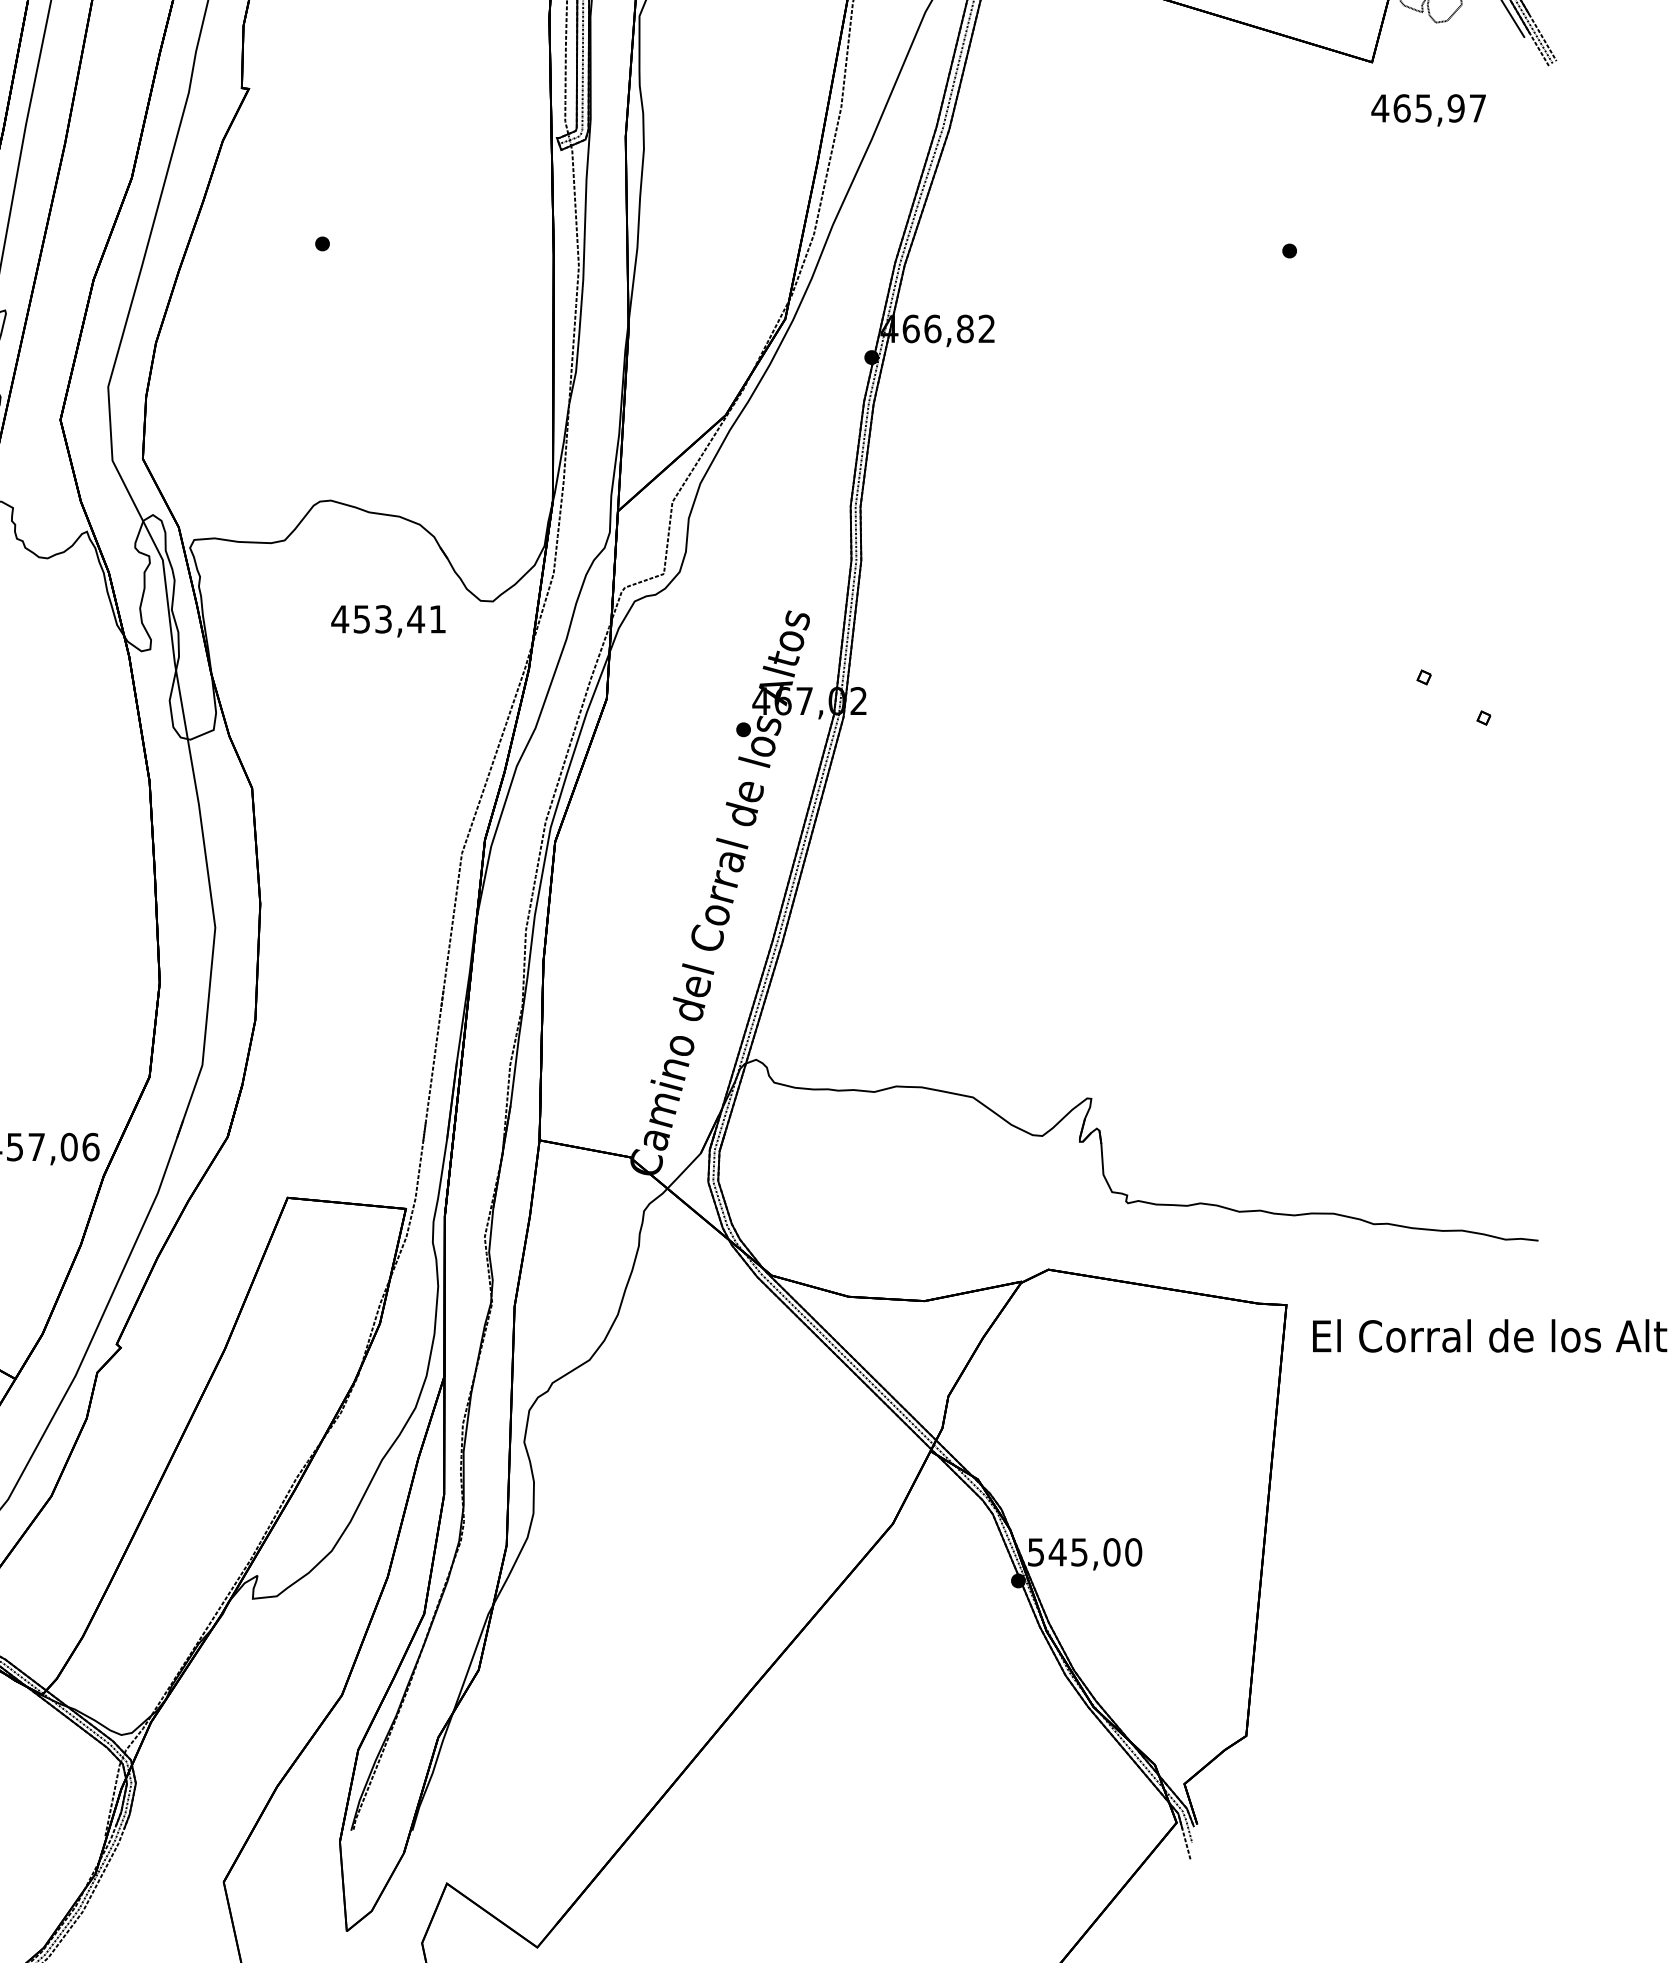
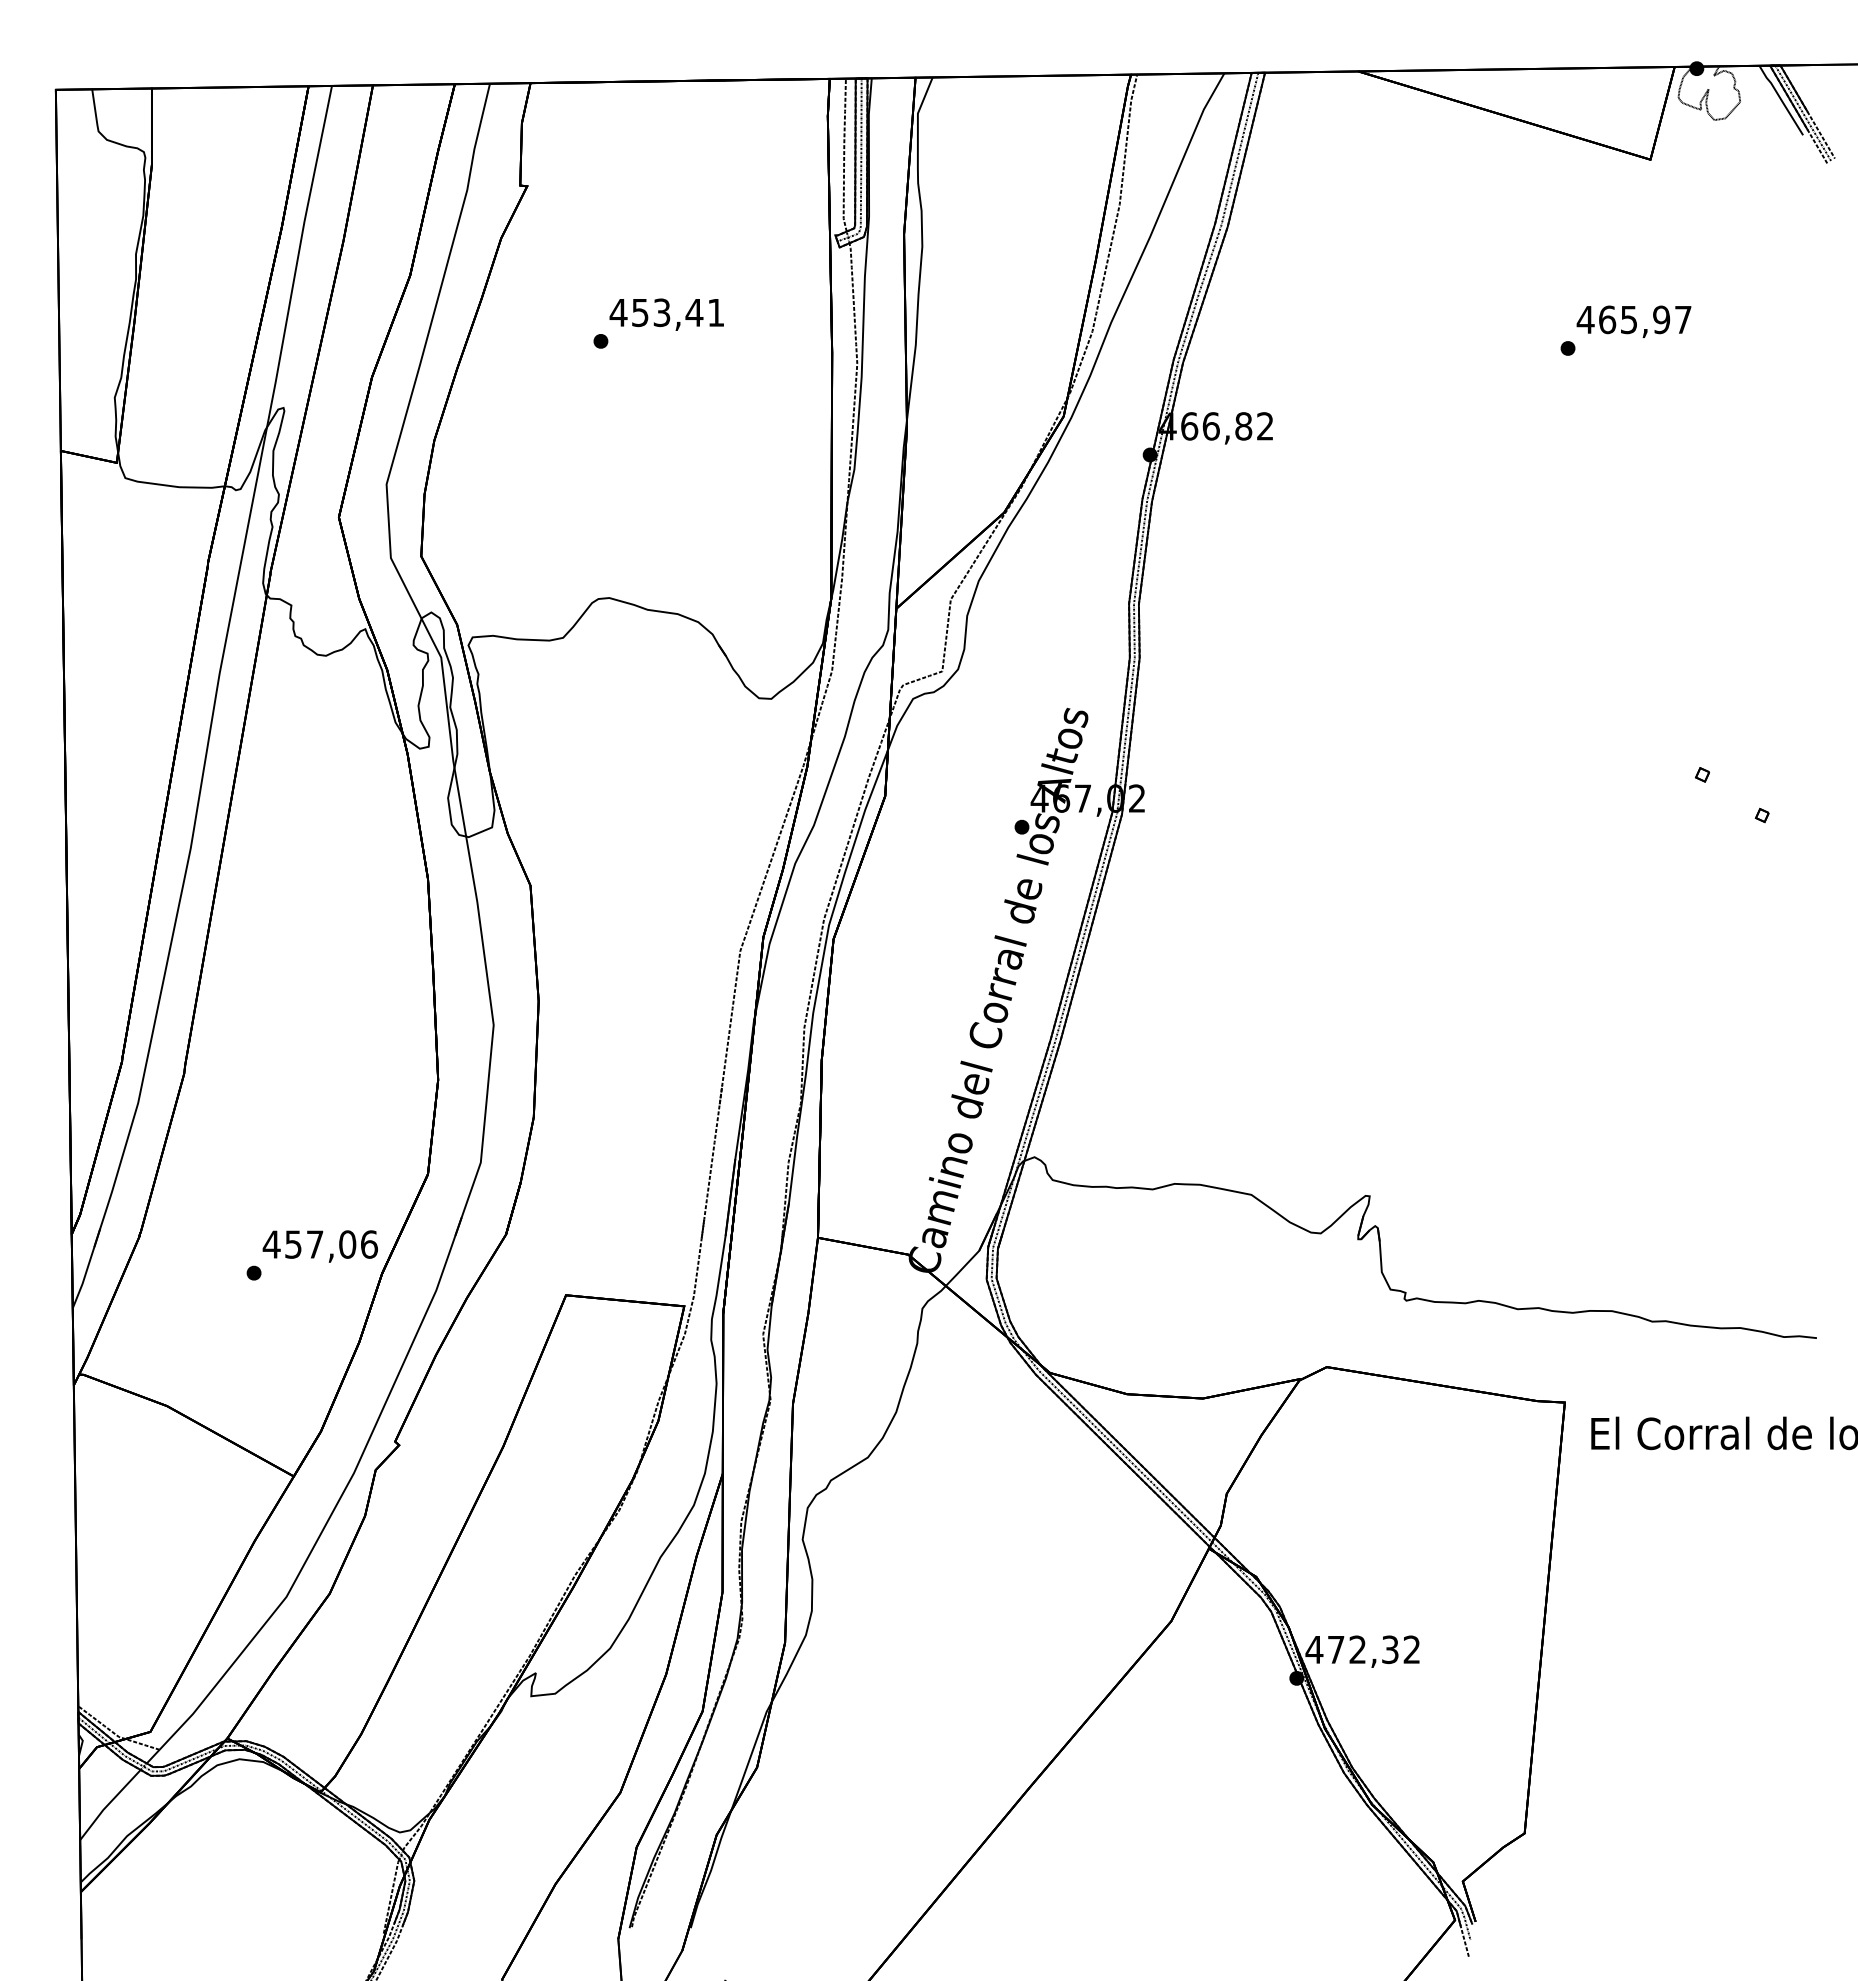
text: (1428, 110) -> (1633, 321), moved
text: (388, 621) -> (666, 314), moved
text: (1084, 1552) -> (1362, 1649), 545,00 -> 472,32

